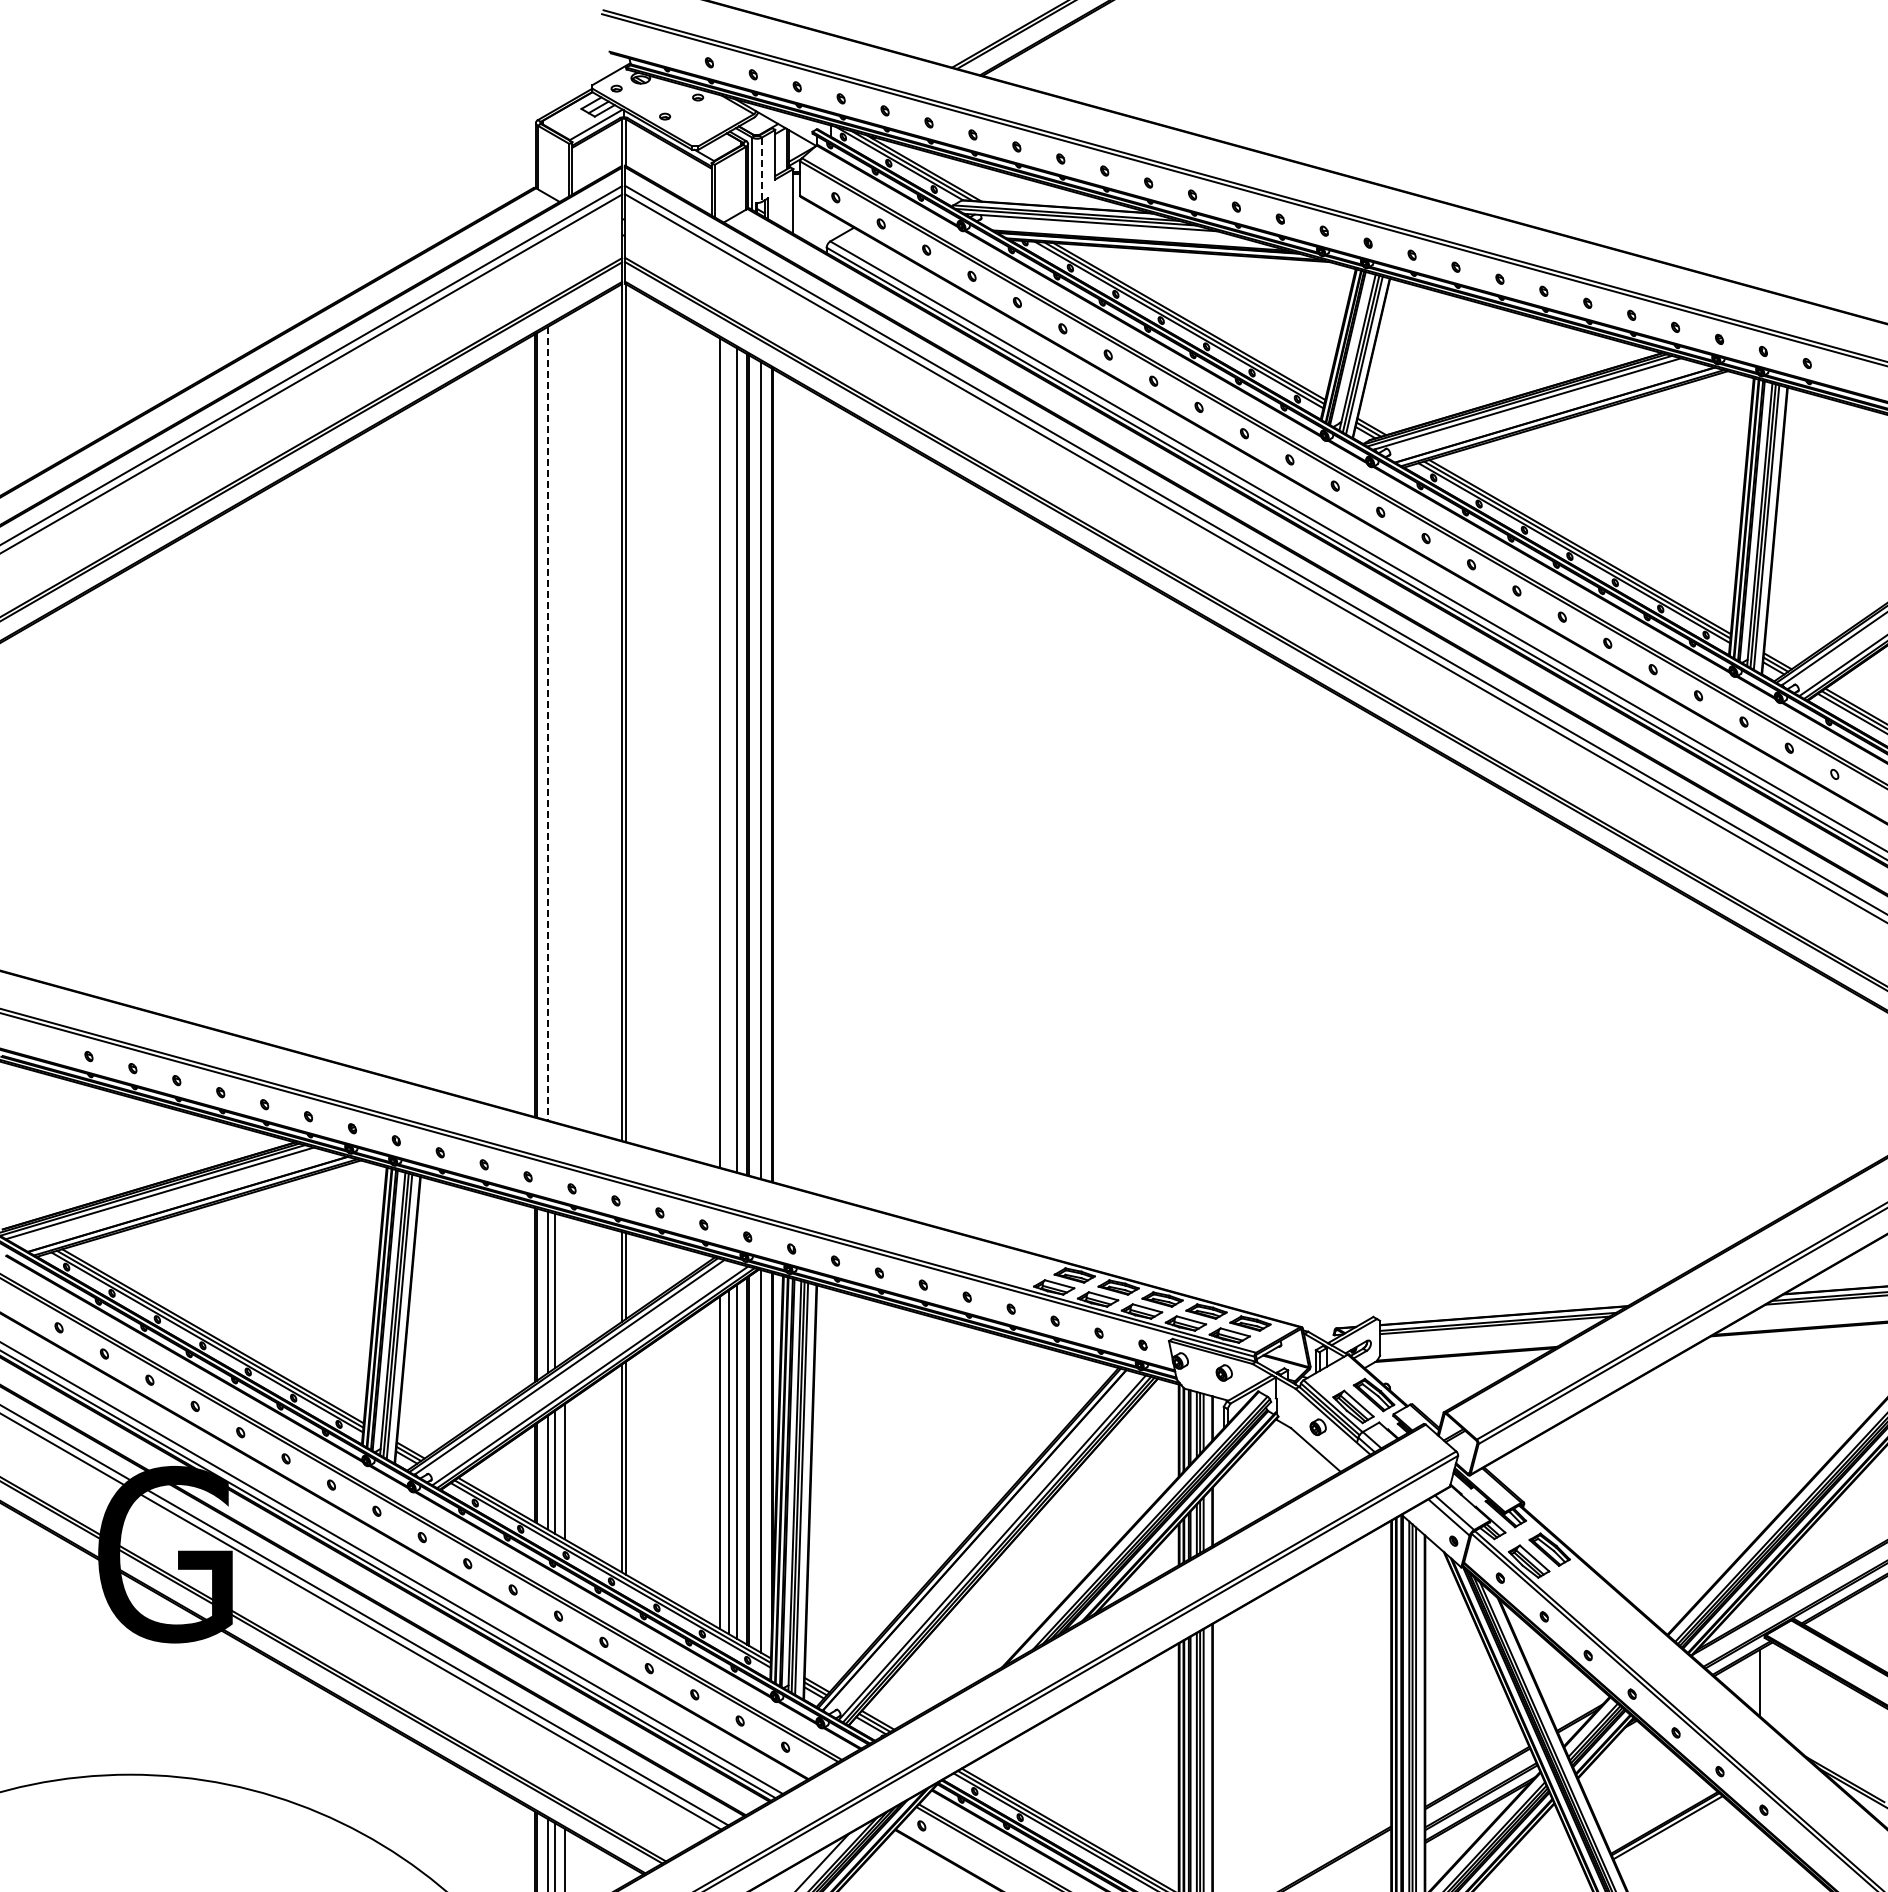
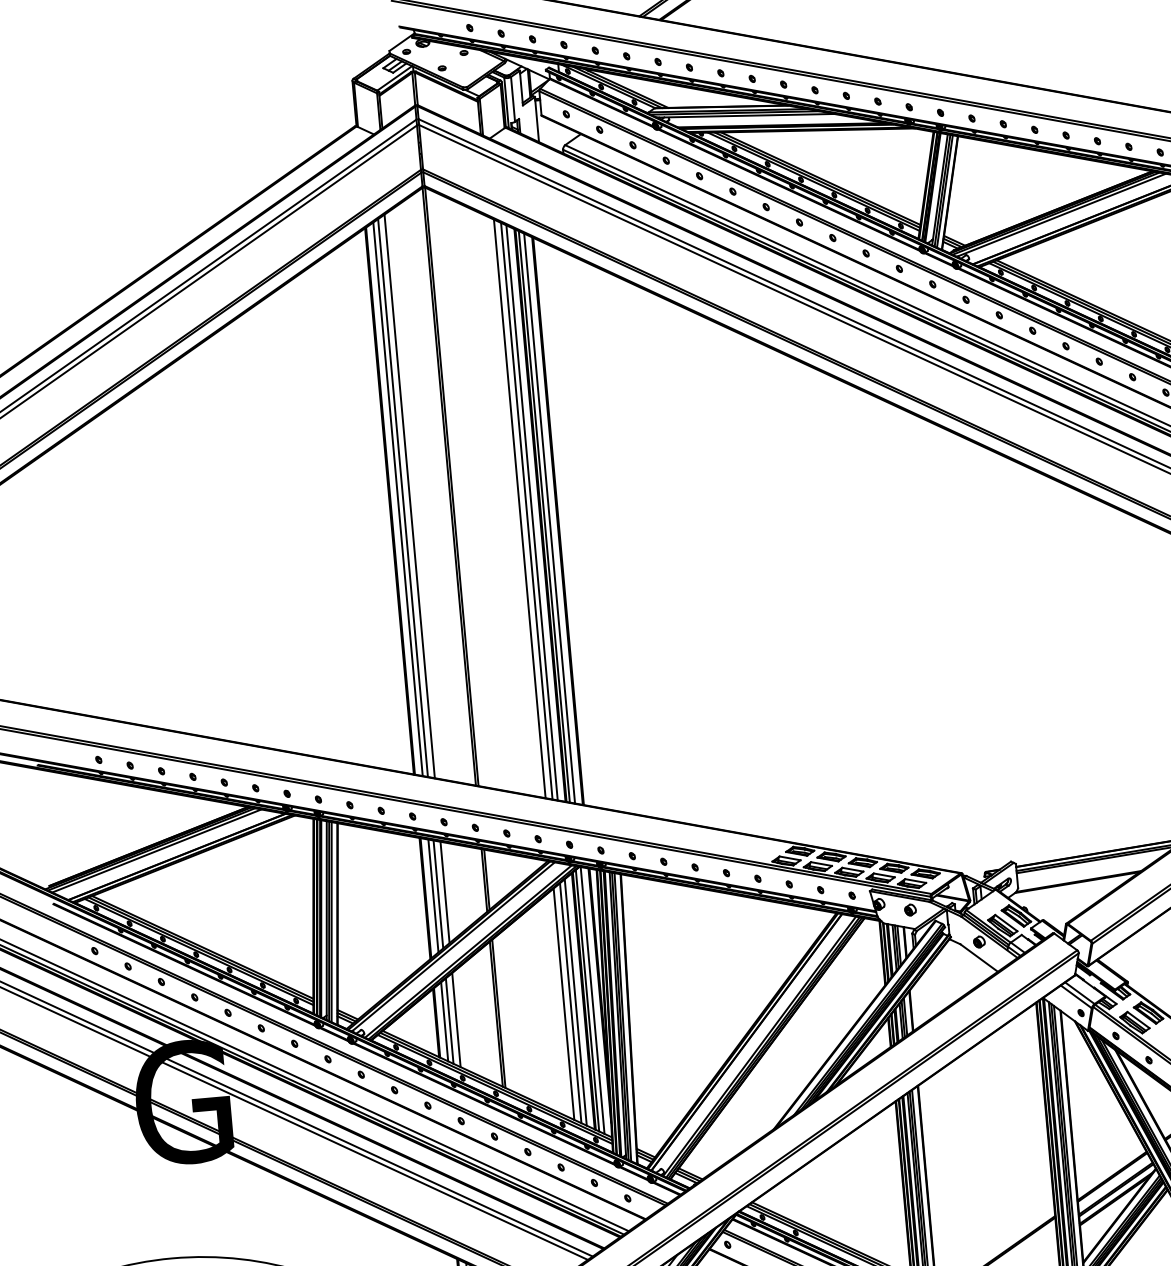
line: (761, 170) -> (512, 99), dashed -> solid
line: (564, 721) -> (409, 496), added
line: (554, 722) -> (402, 497), added
line: (547, 723) -> (397, 499), dashed -> solid
line: (729, 756) -> (526, 510), added
line: (753, 766) -> (544, 516), added
line: (564, 1288) -> (444, 892), added
line: (753, 1460) -> (587, 1000), added

